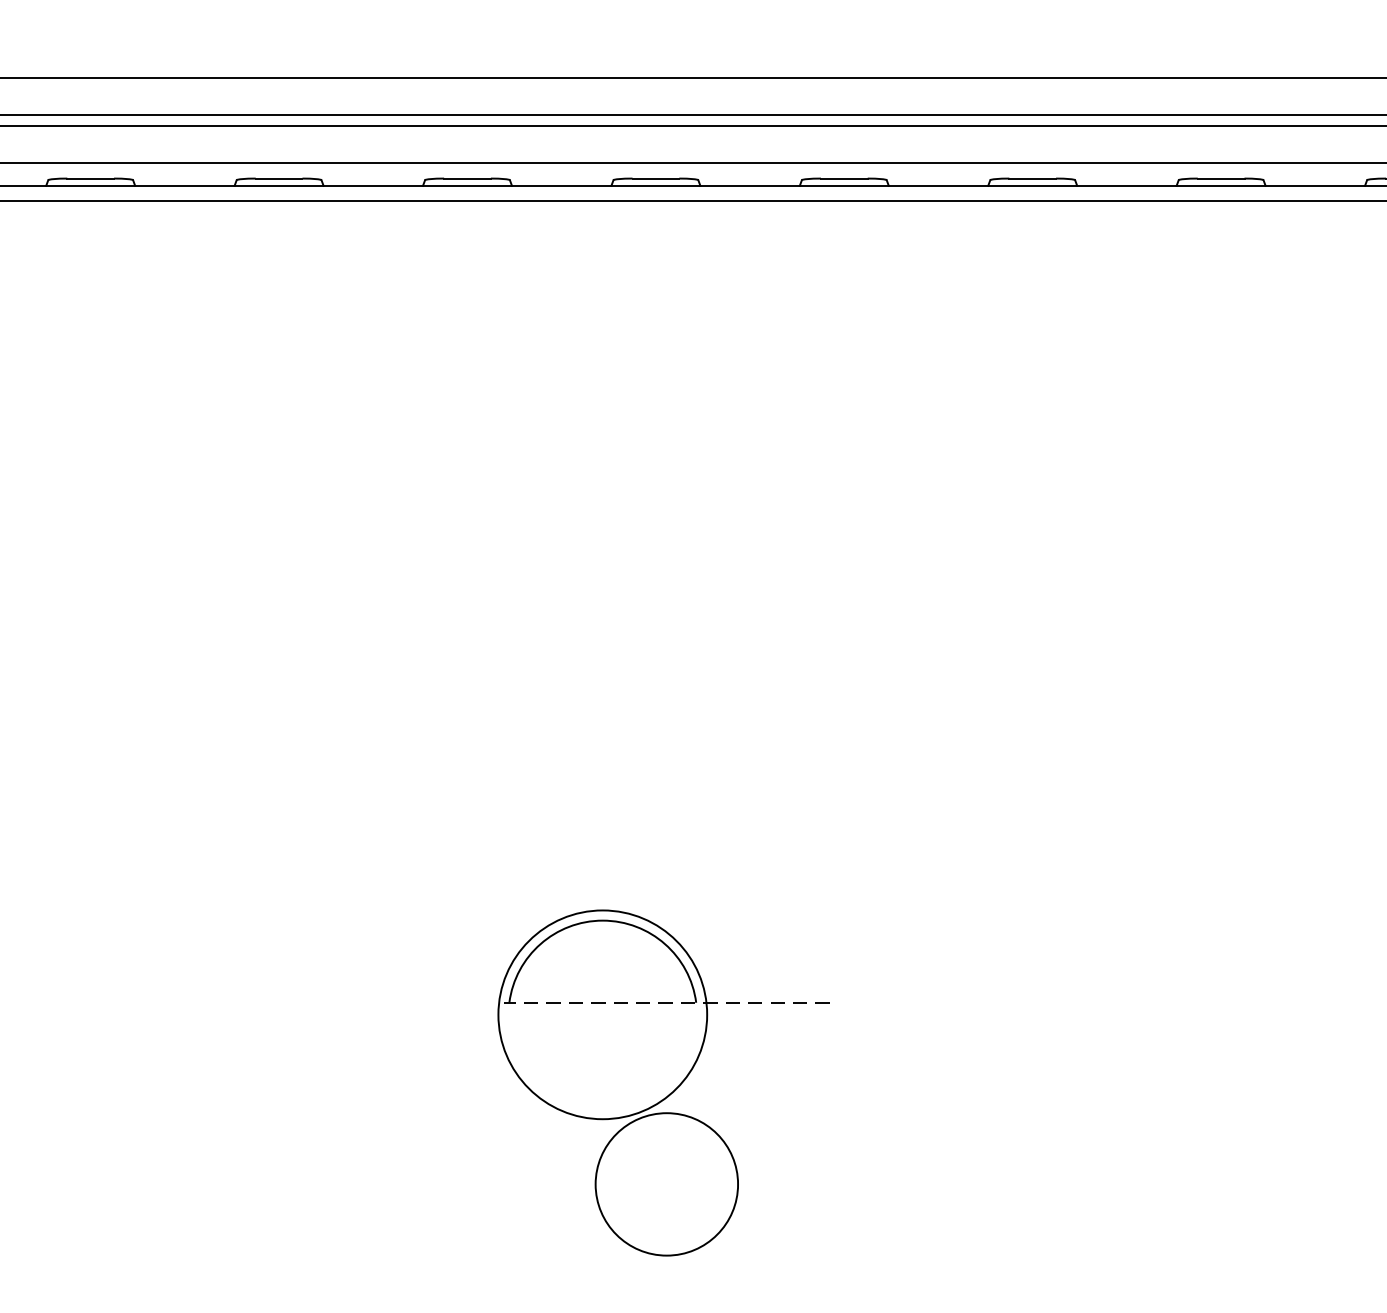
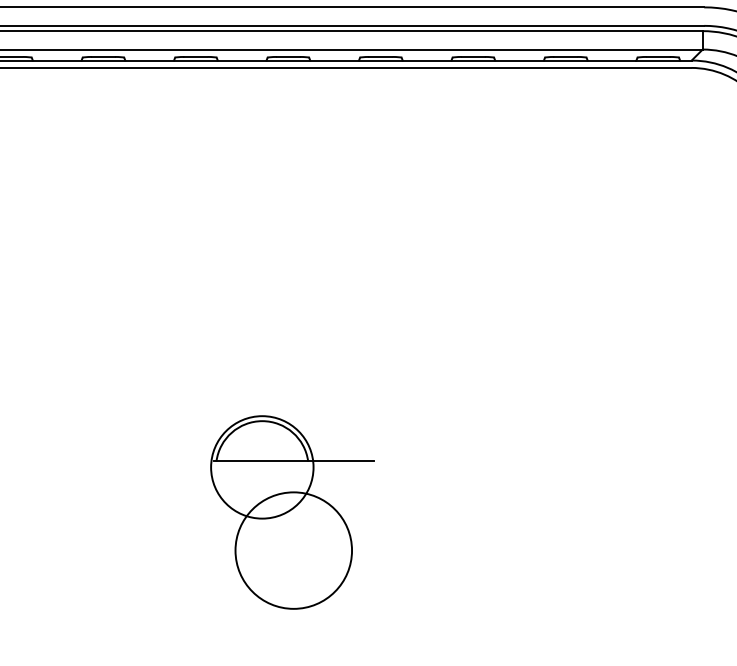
line: (666, 1002) -> (293, 461), dashed -> solid
circle: (666, 1184) -> (293, 550), size x1.67

